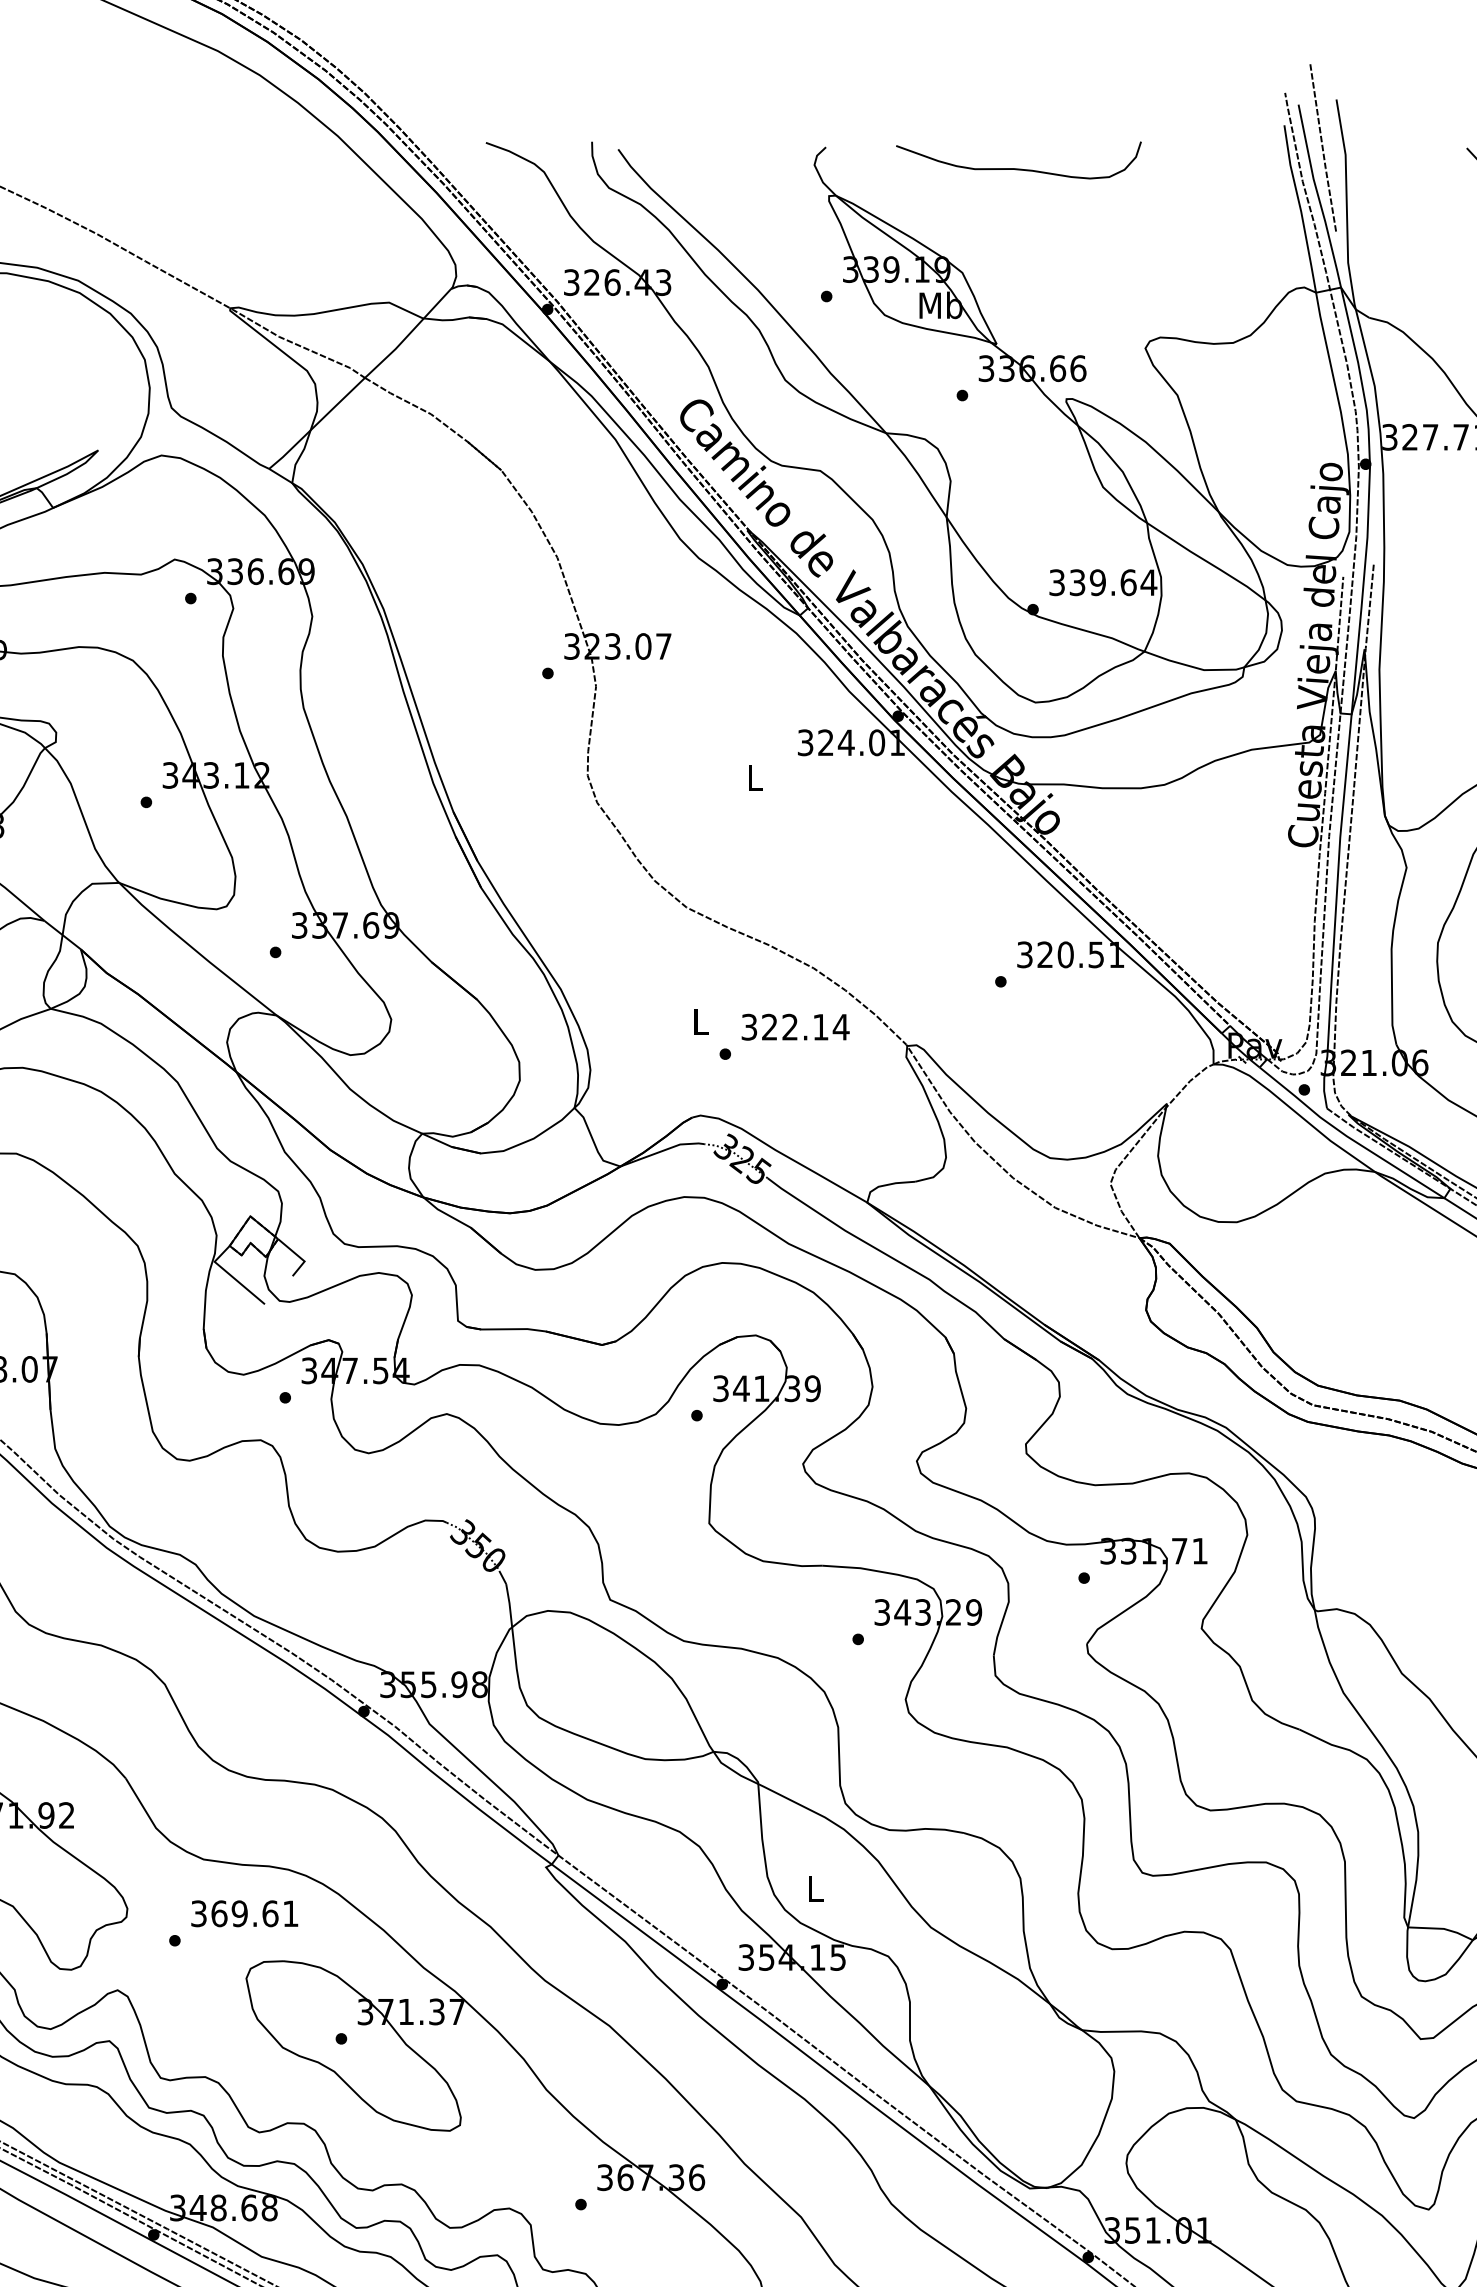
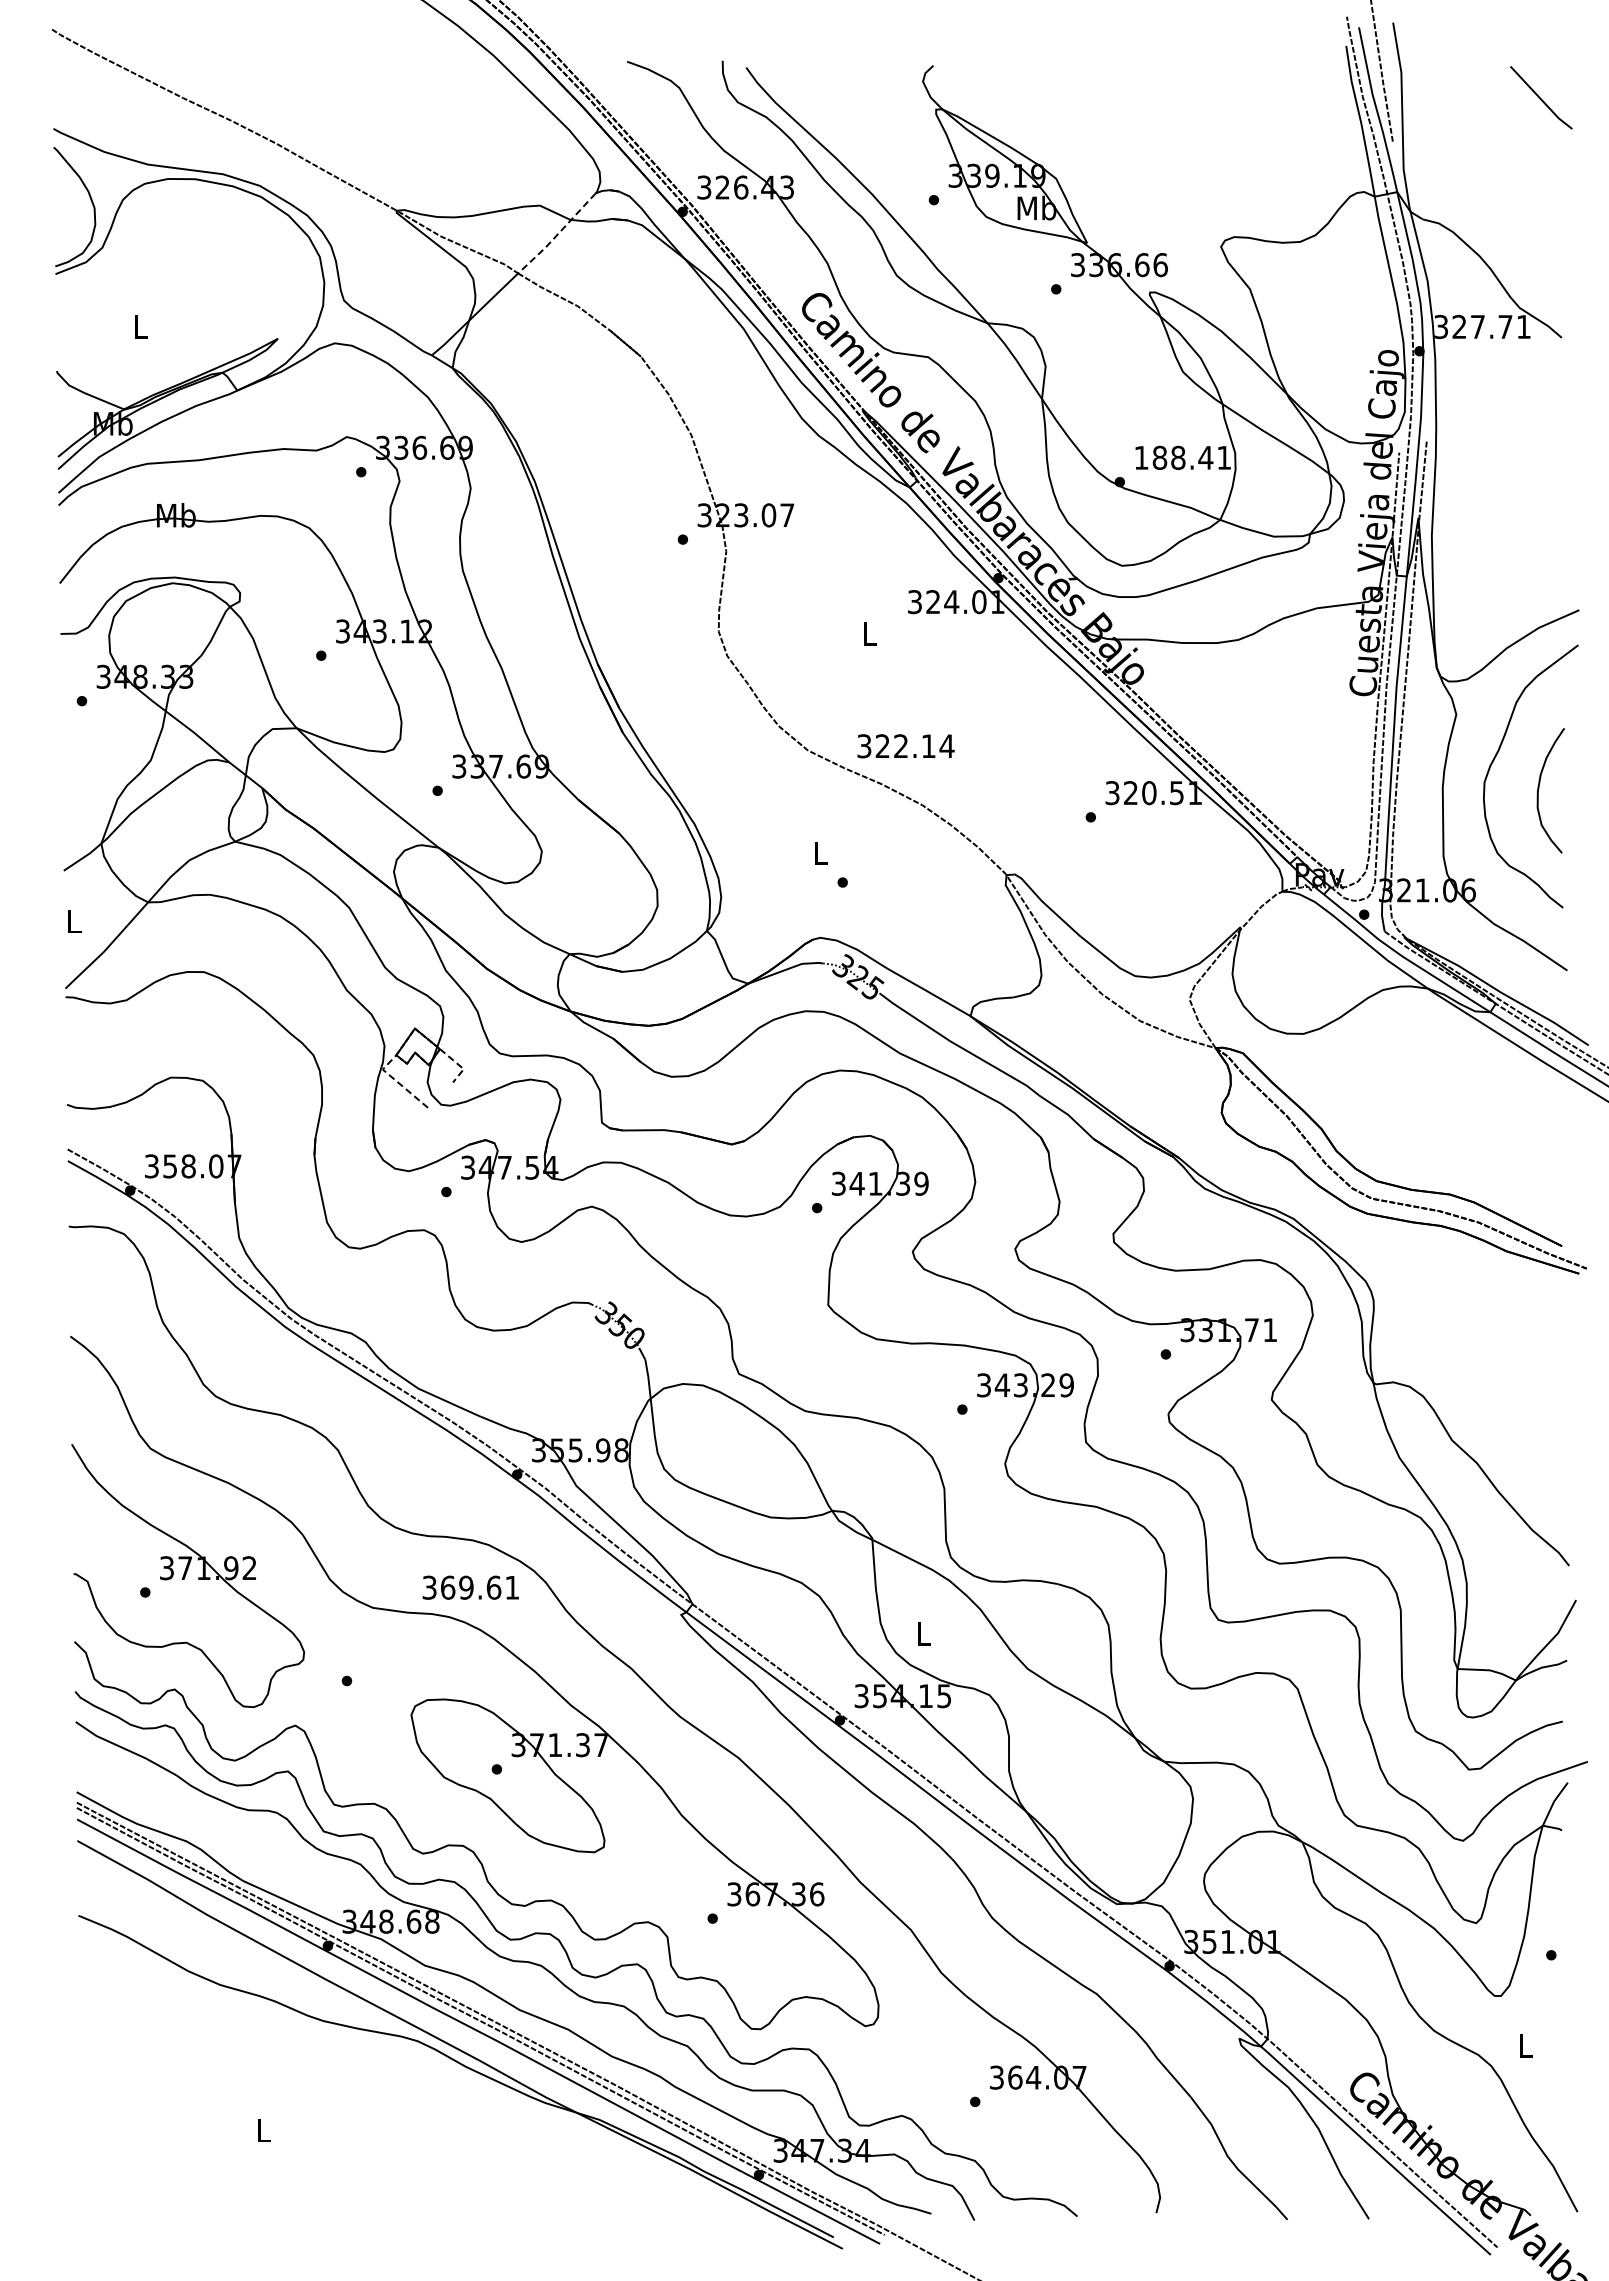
curve: (1018, 168) -> (1106, 84), removed
line: (408, 335) -> (557, 235), solid -> dashed
text: (1102, 582) -> (1182, 457), 339.64 -> 188.41
text: (795, 1027) -> (905, 746), moved
line: (299, 1257) -> (459, 1065), solid -> dashed
line: (231, 1275) -> (397, 1081), solid -> dashed
text: (244, 1913) -> (470, 1587), moved

